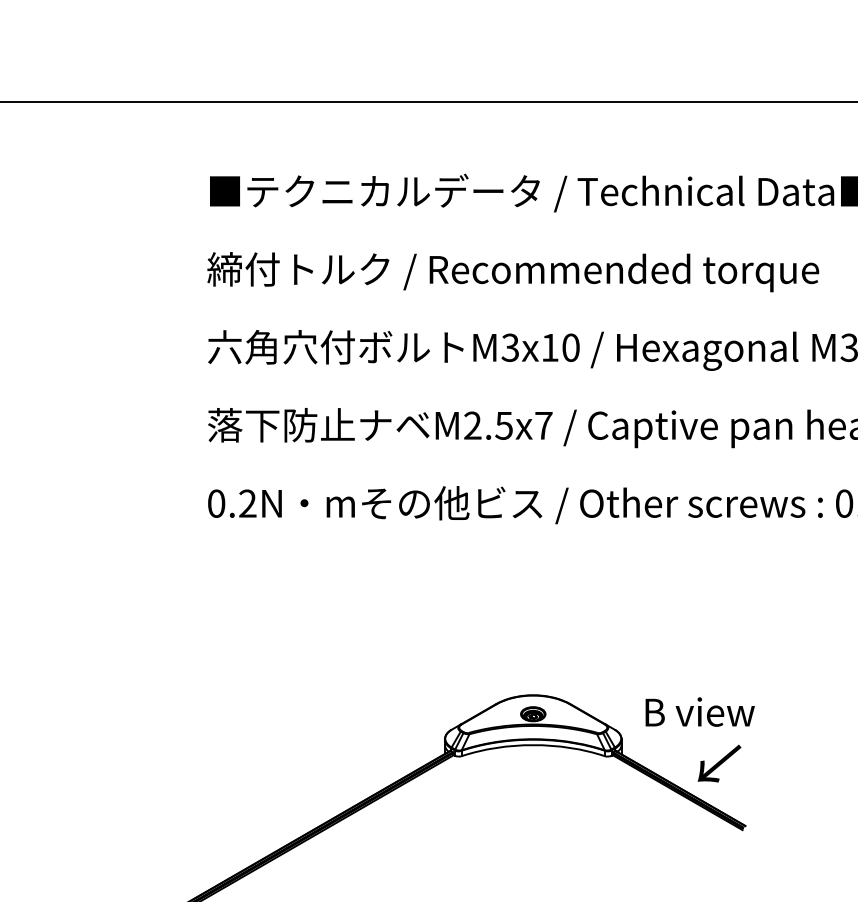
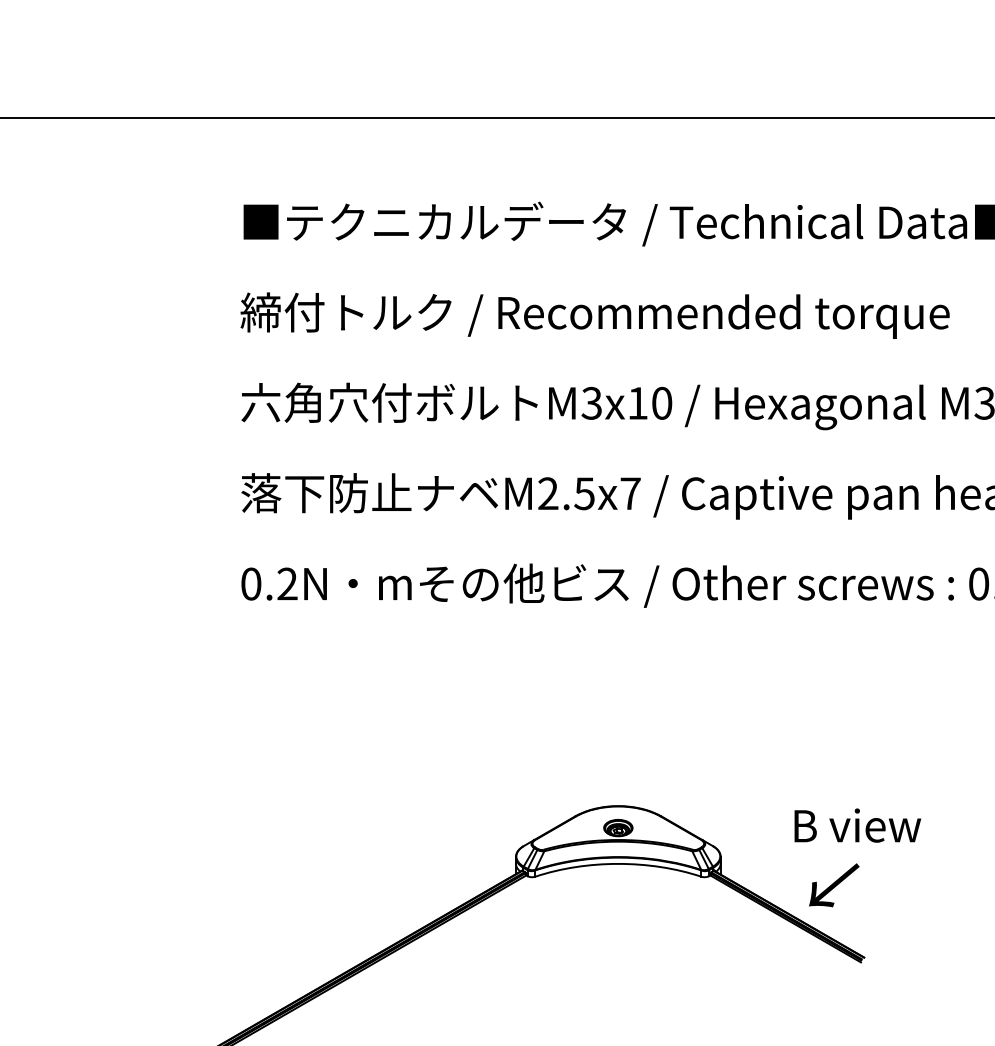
text: (699, 711) -> (857, 825), moved

